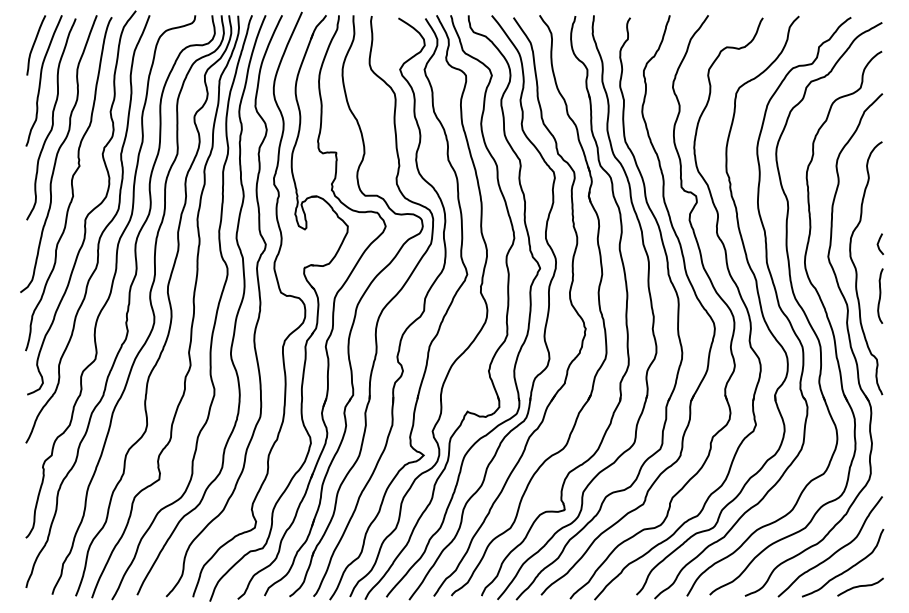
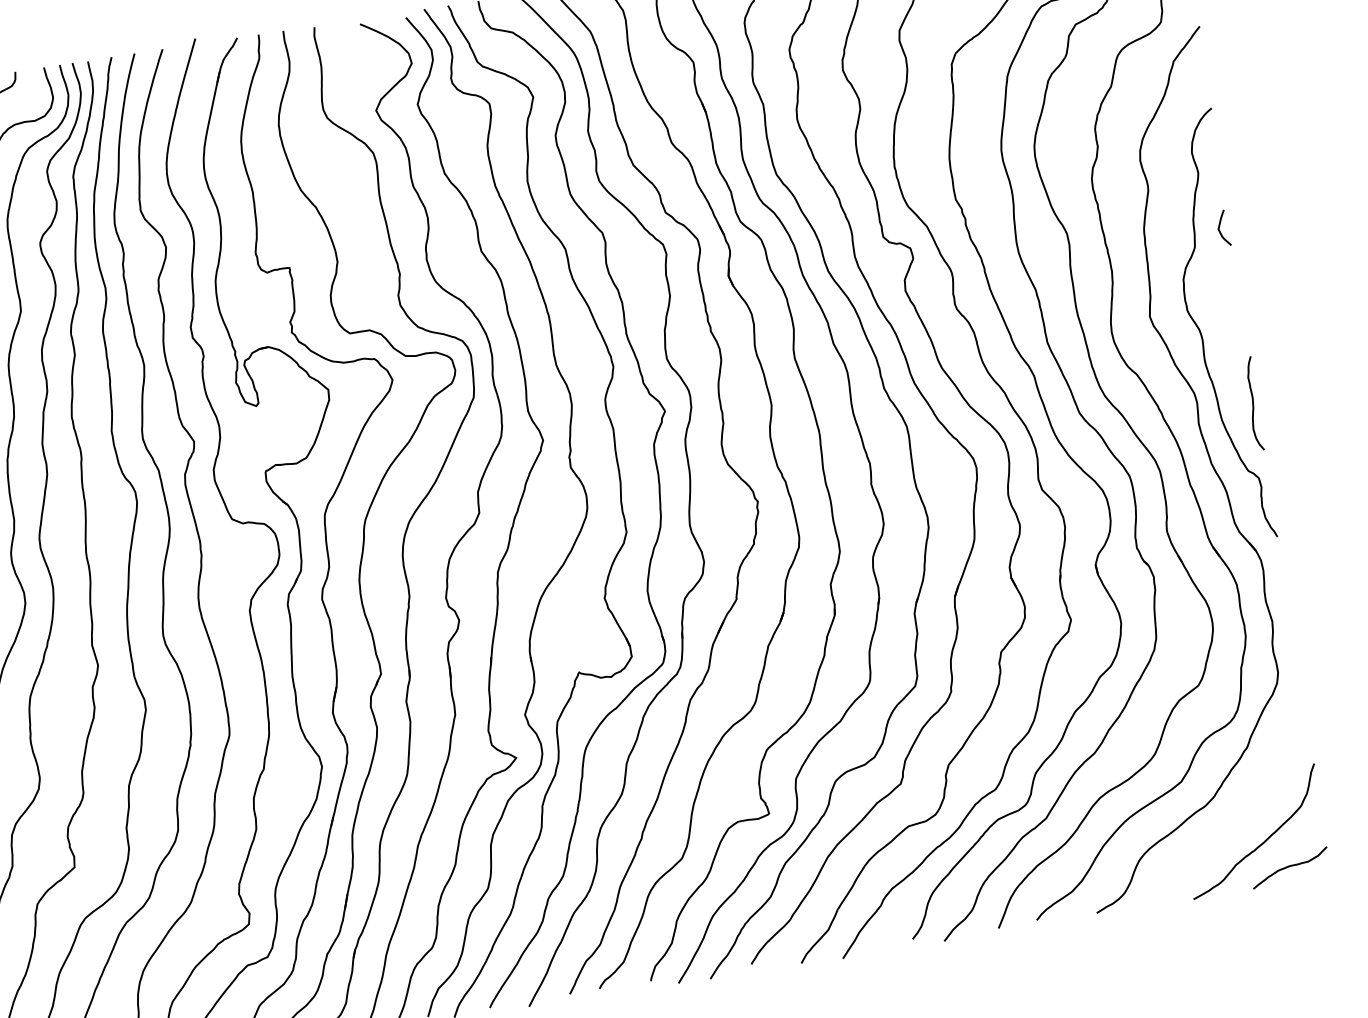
curve: (879, 242) -> (1221, 225), moved
curve: (880, 295) -> (1253, 402), moved
curve: (832, 553) -> (1233, 818), removed

